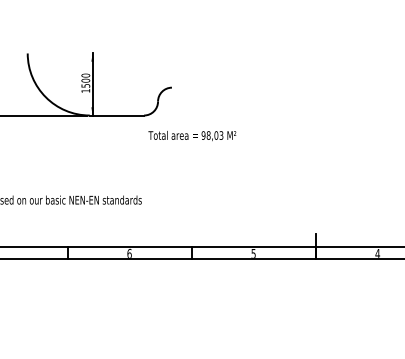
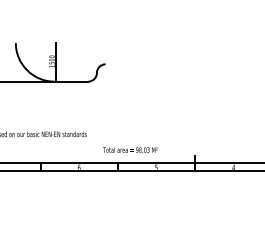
text: (192, 136) -> (130, 150), moved

